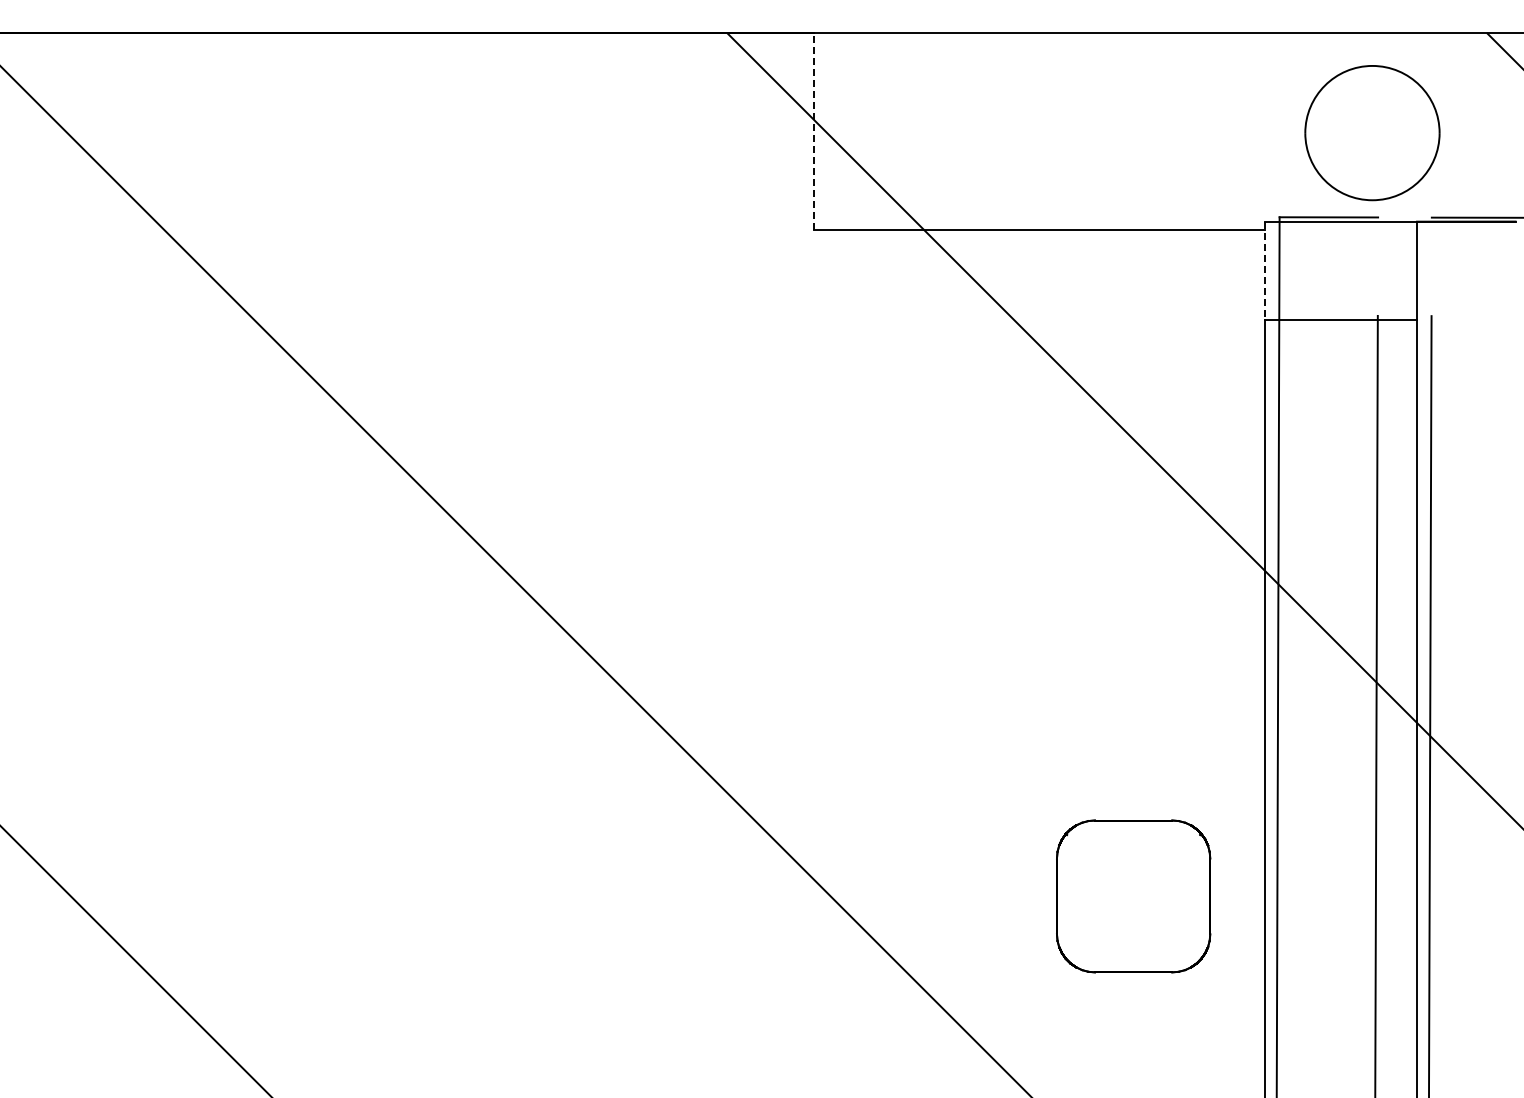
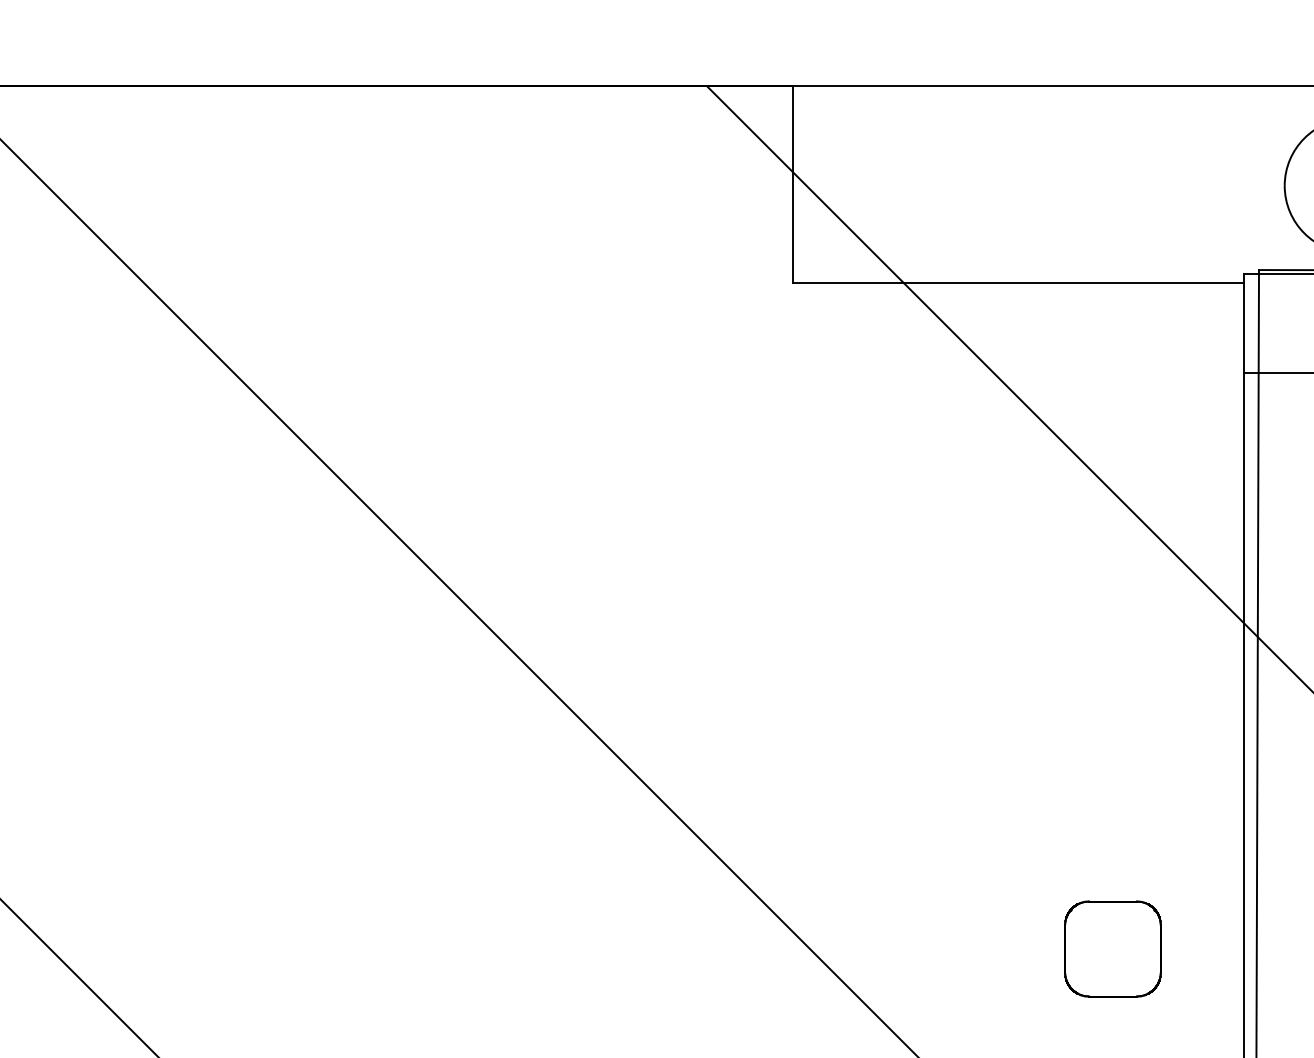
line: (813, 131) -> (792, 184), dashed -> solid
line: (1264, 271) -> (1243, 324), dashed -> solid
part: (1133, 895) -> (1112, 948), size x0.62

